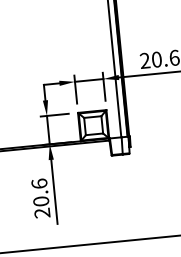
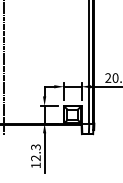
text: (40, 198) -> (35, 156), 20.6 -> 12.3

